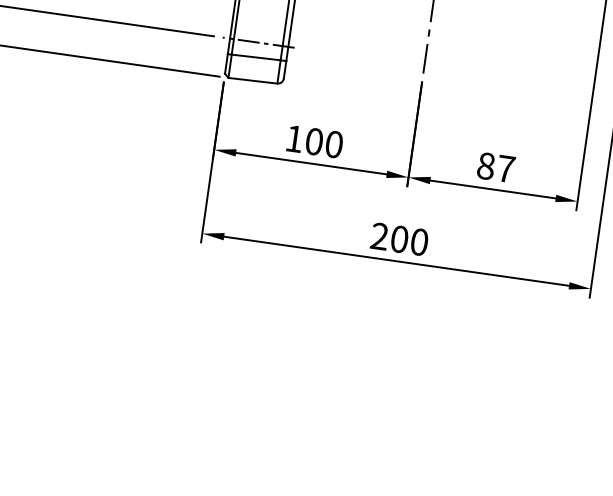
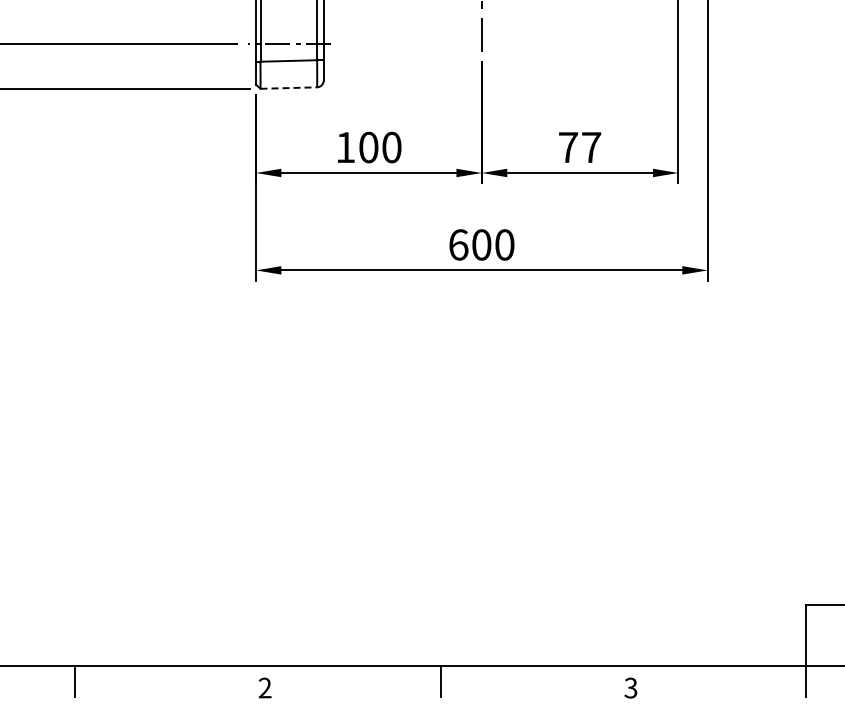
line: (253, 81) -> (289, 88), solid -> dashed
text: (486, 166) -> (568, 147), 87 -> 77
text: (379, 236) -> (458, 244), 200 -> 600

